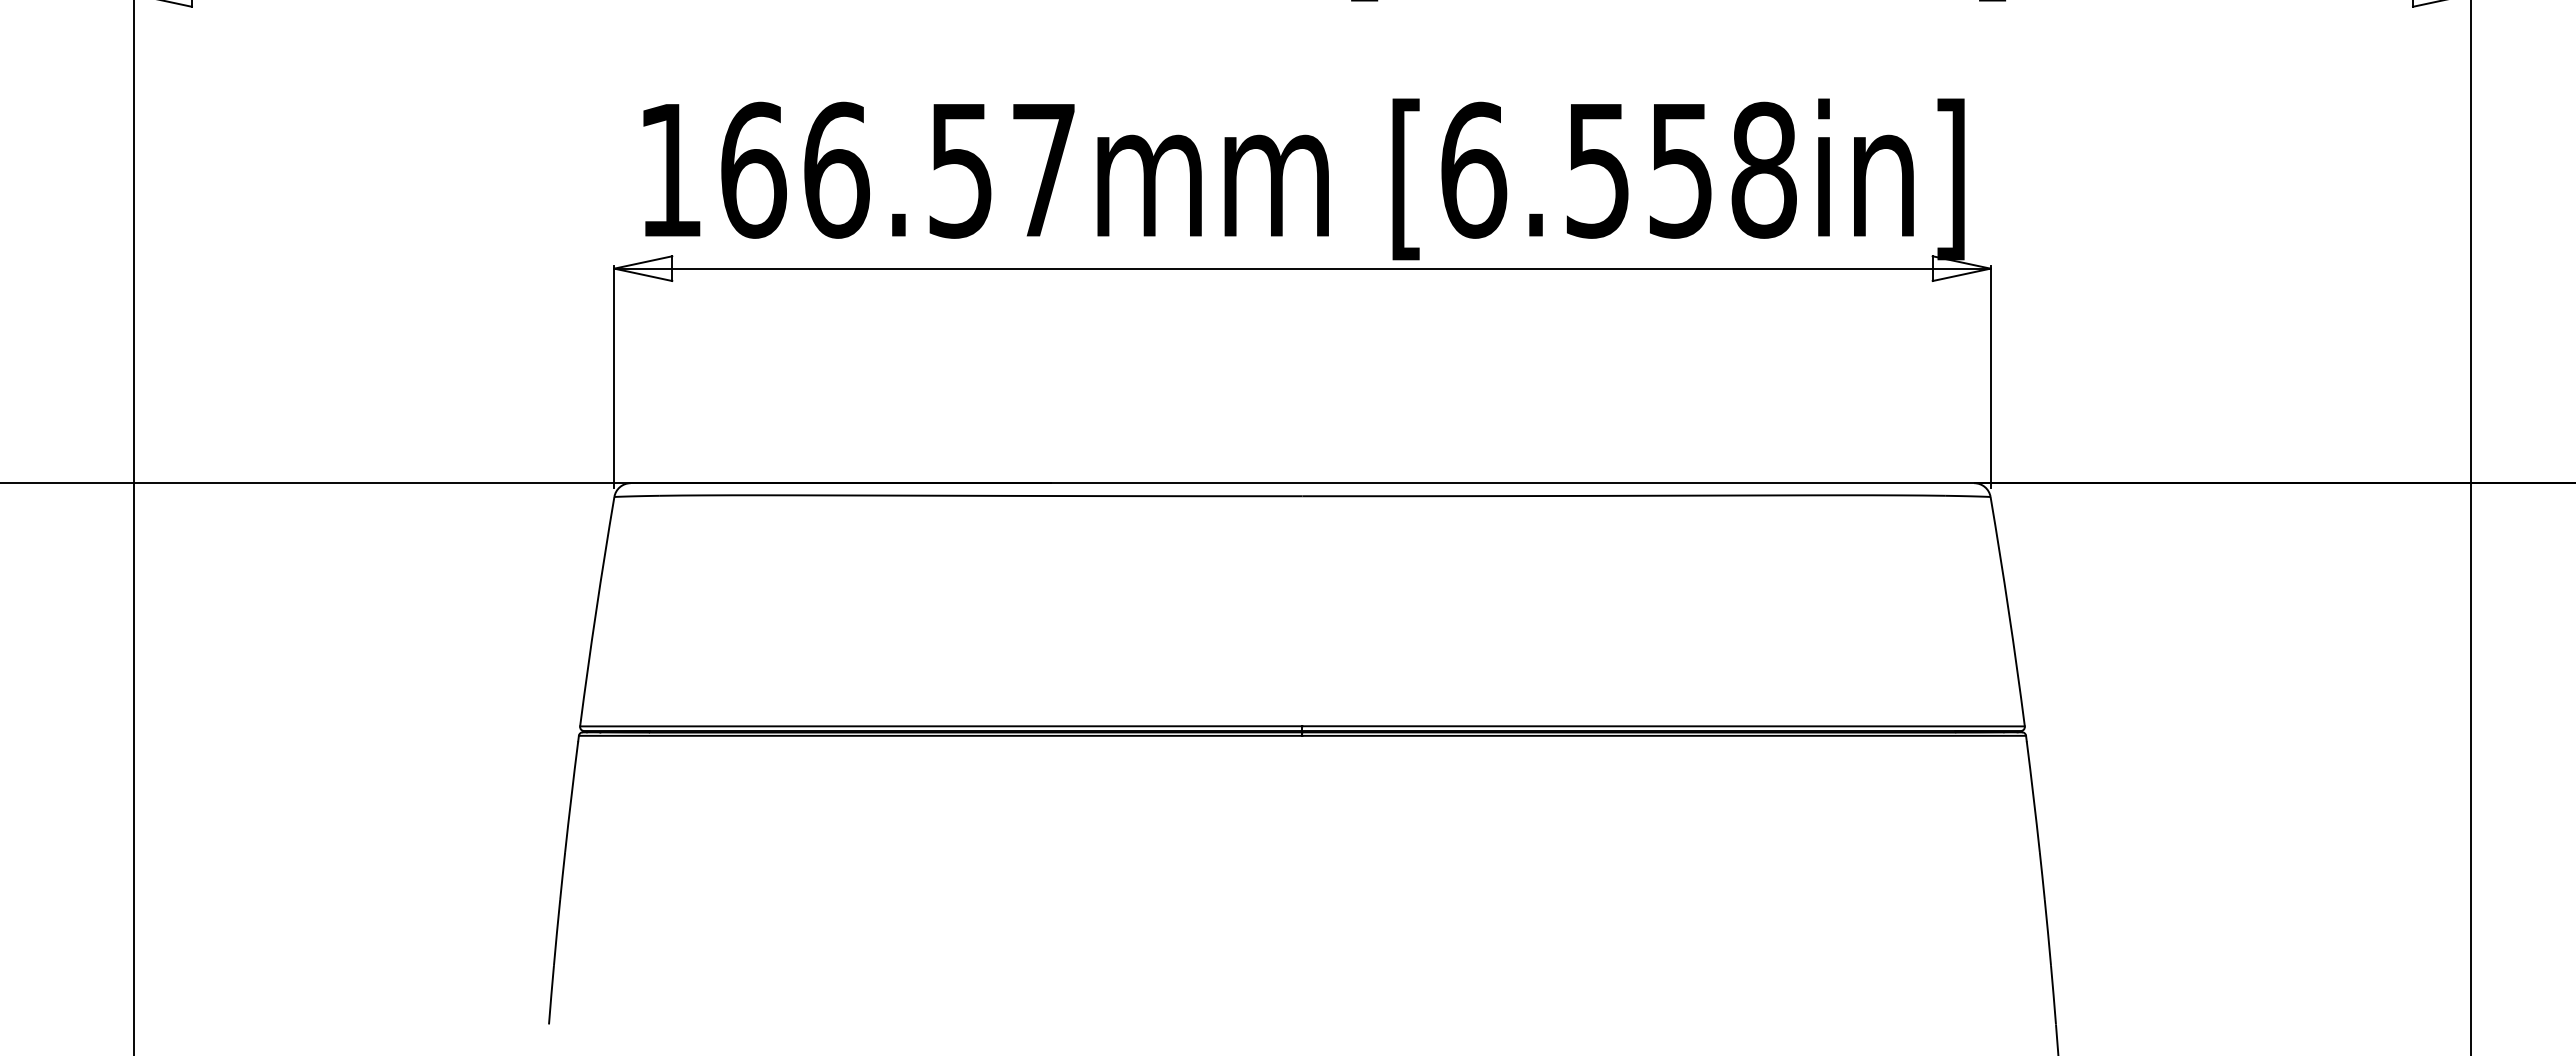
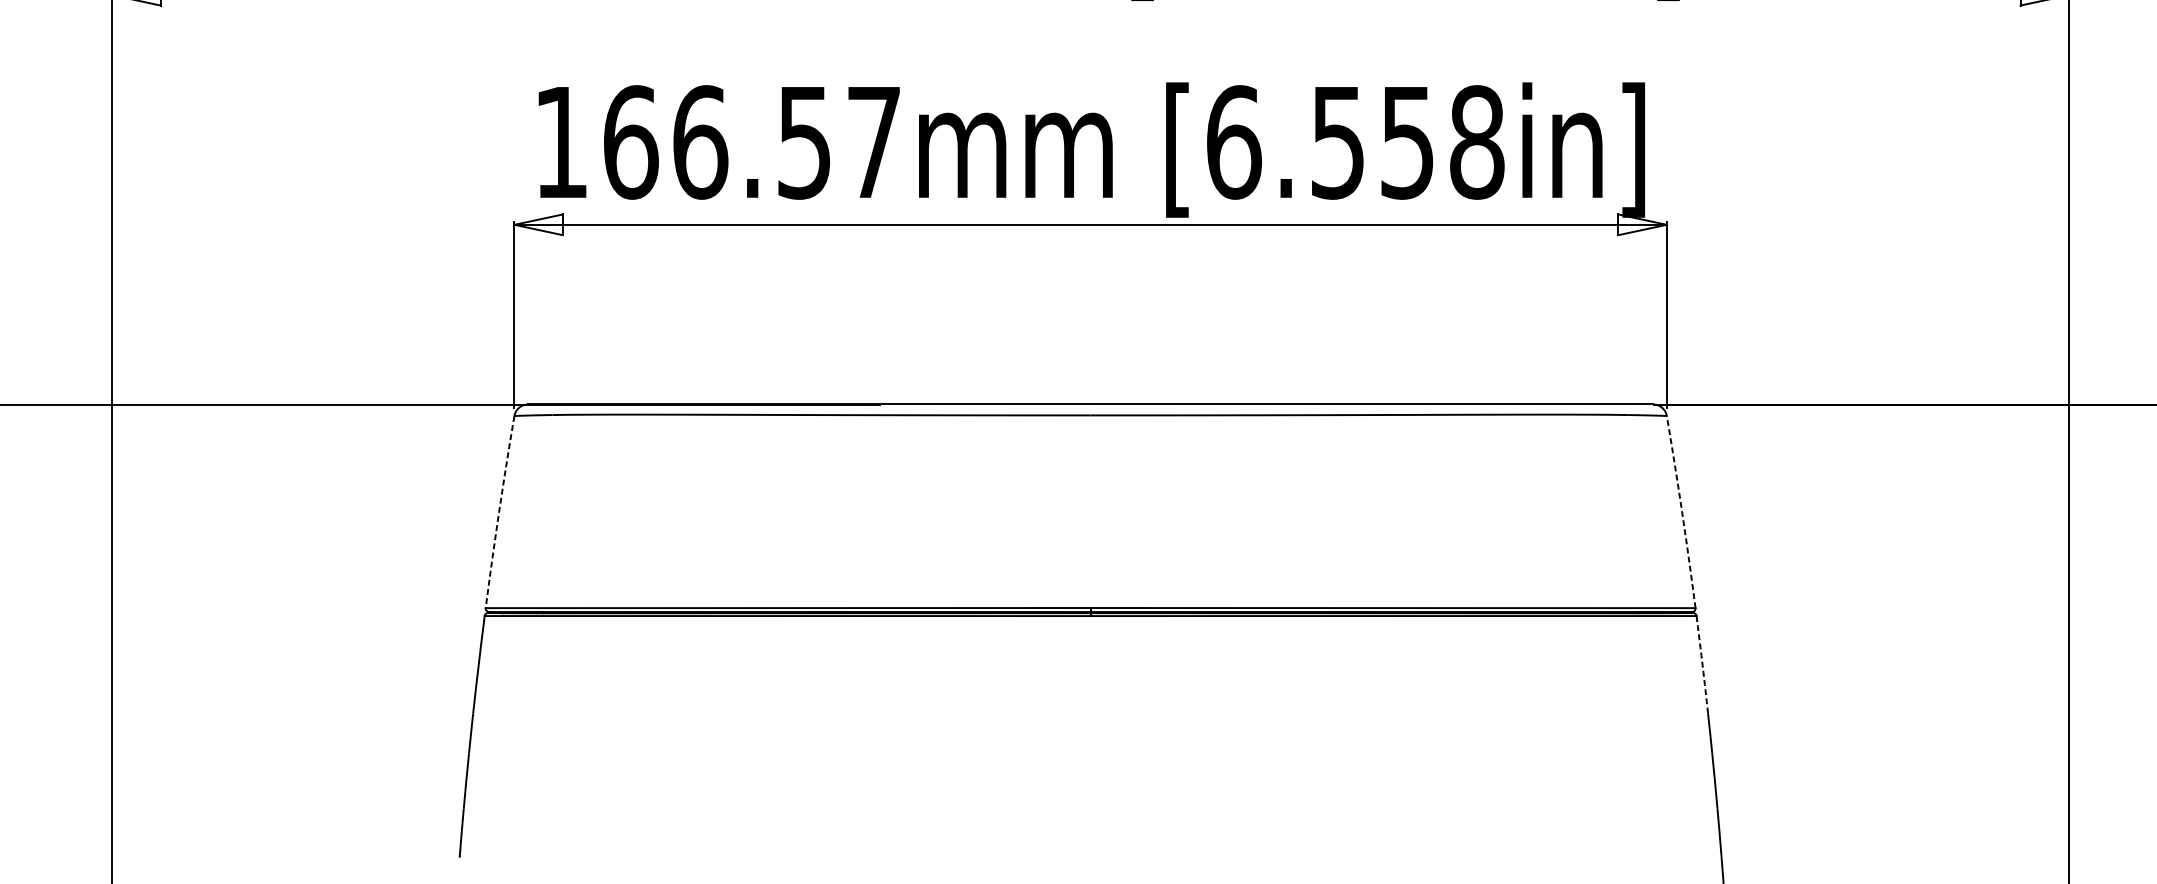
arc: (596, 611) -> (499, 511), solid -> dashed
arc: (2008, 611) -> (1681, 511), solid -> dashed
arc: (2033, 796) -> (1702, 666), solid -> dashed

